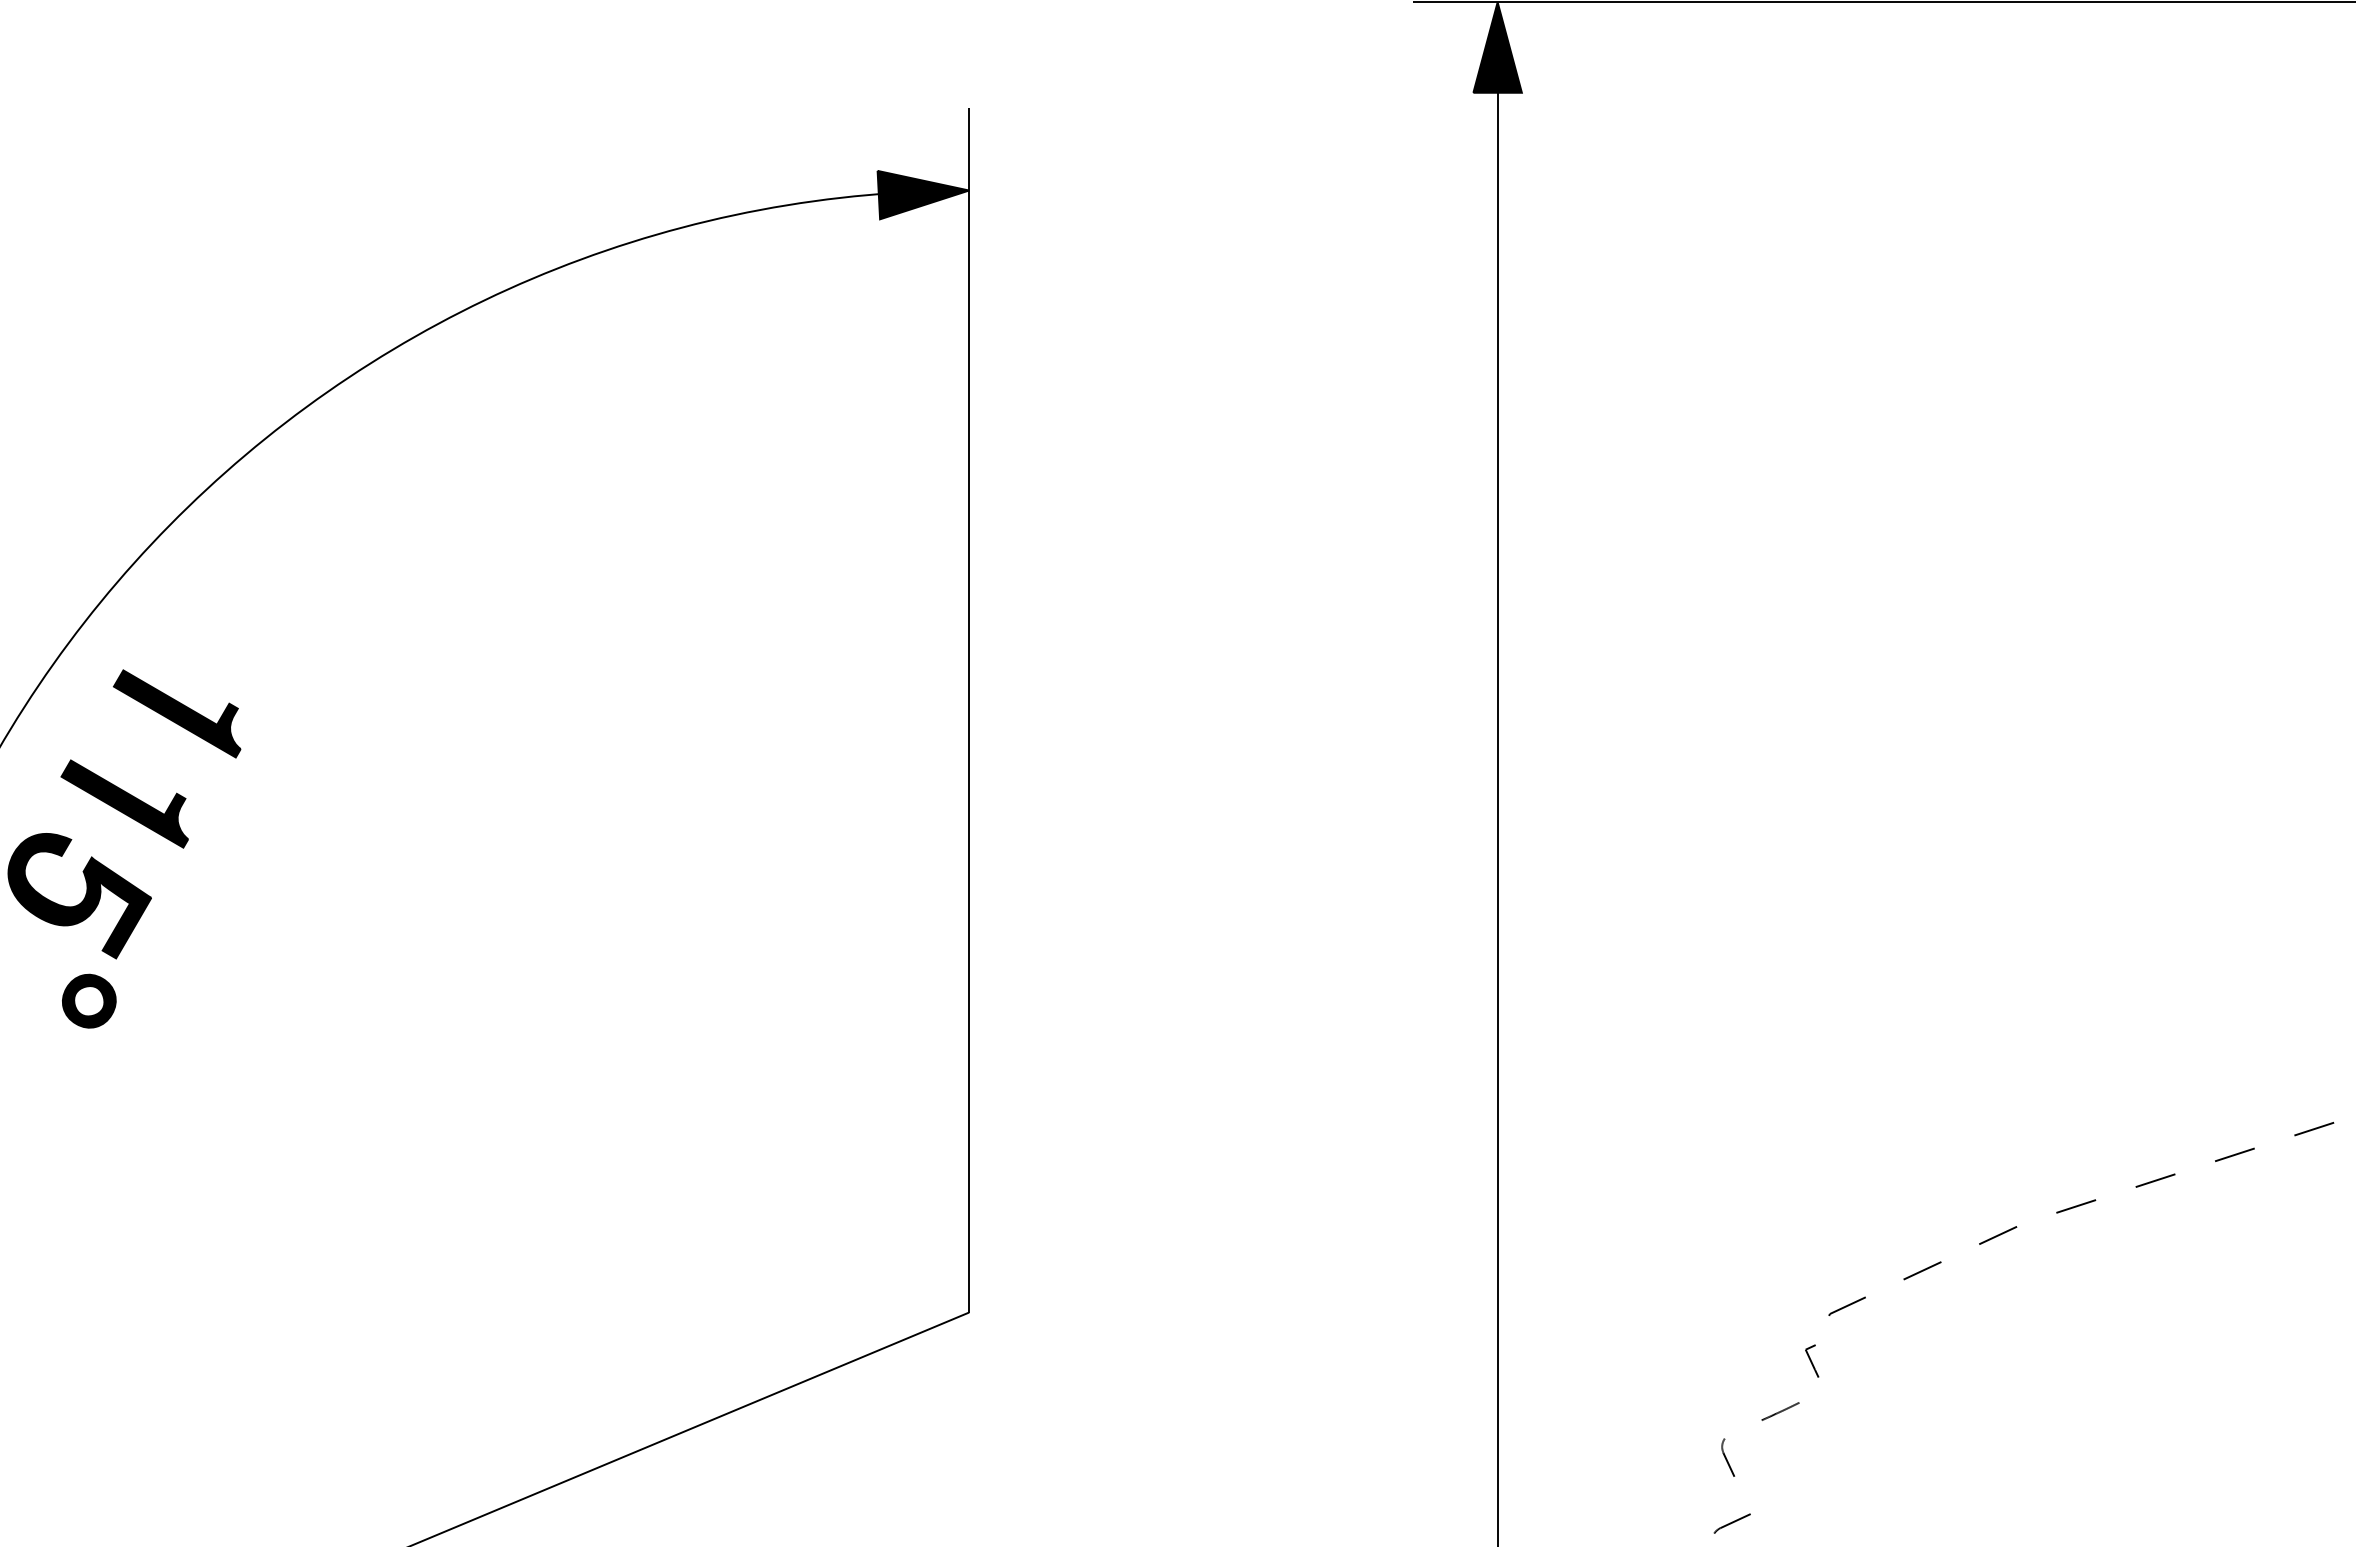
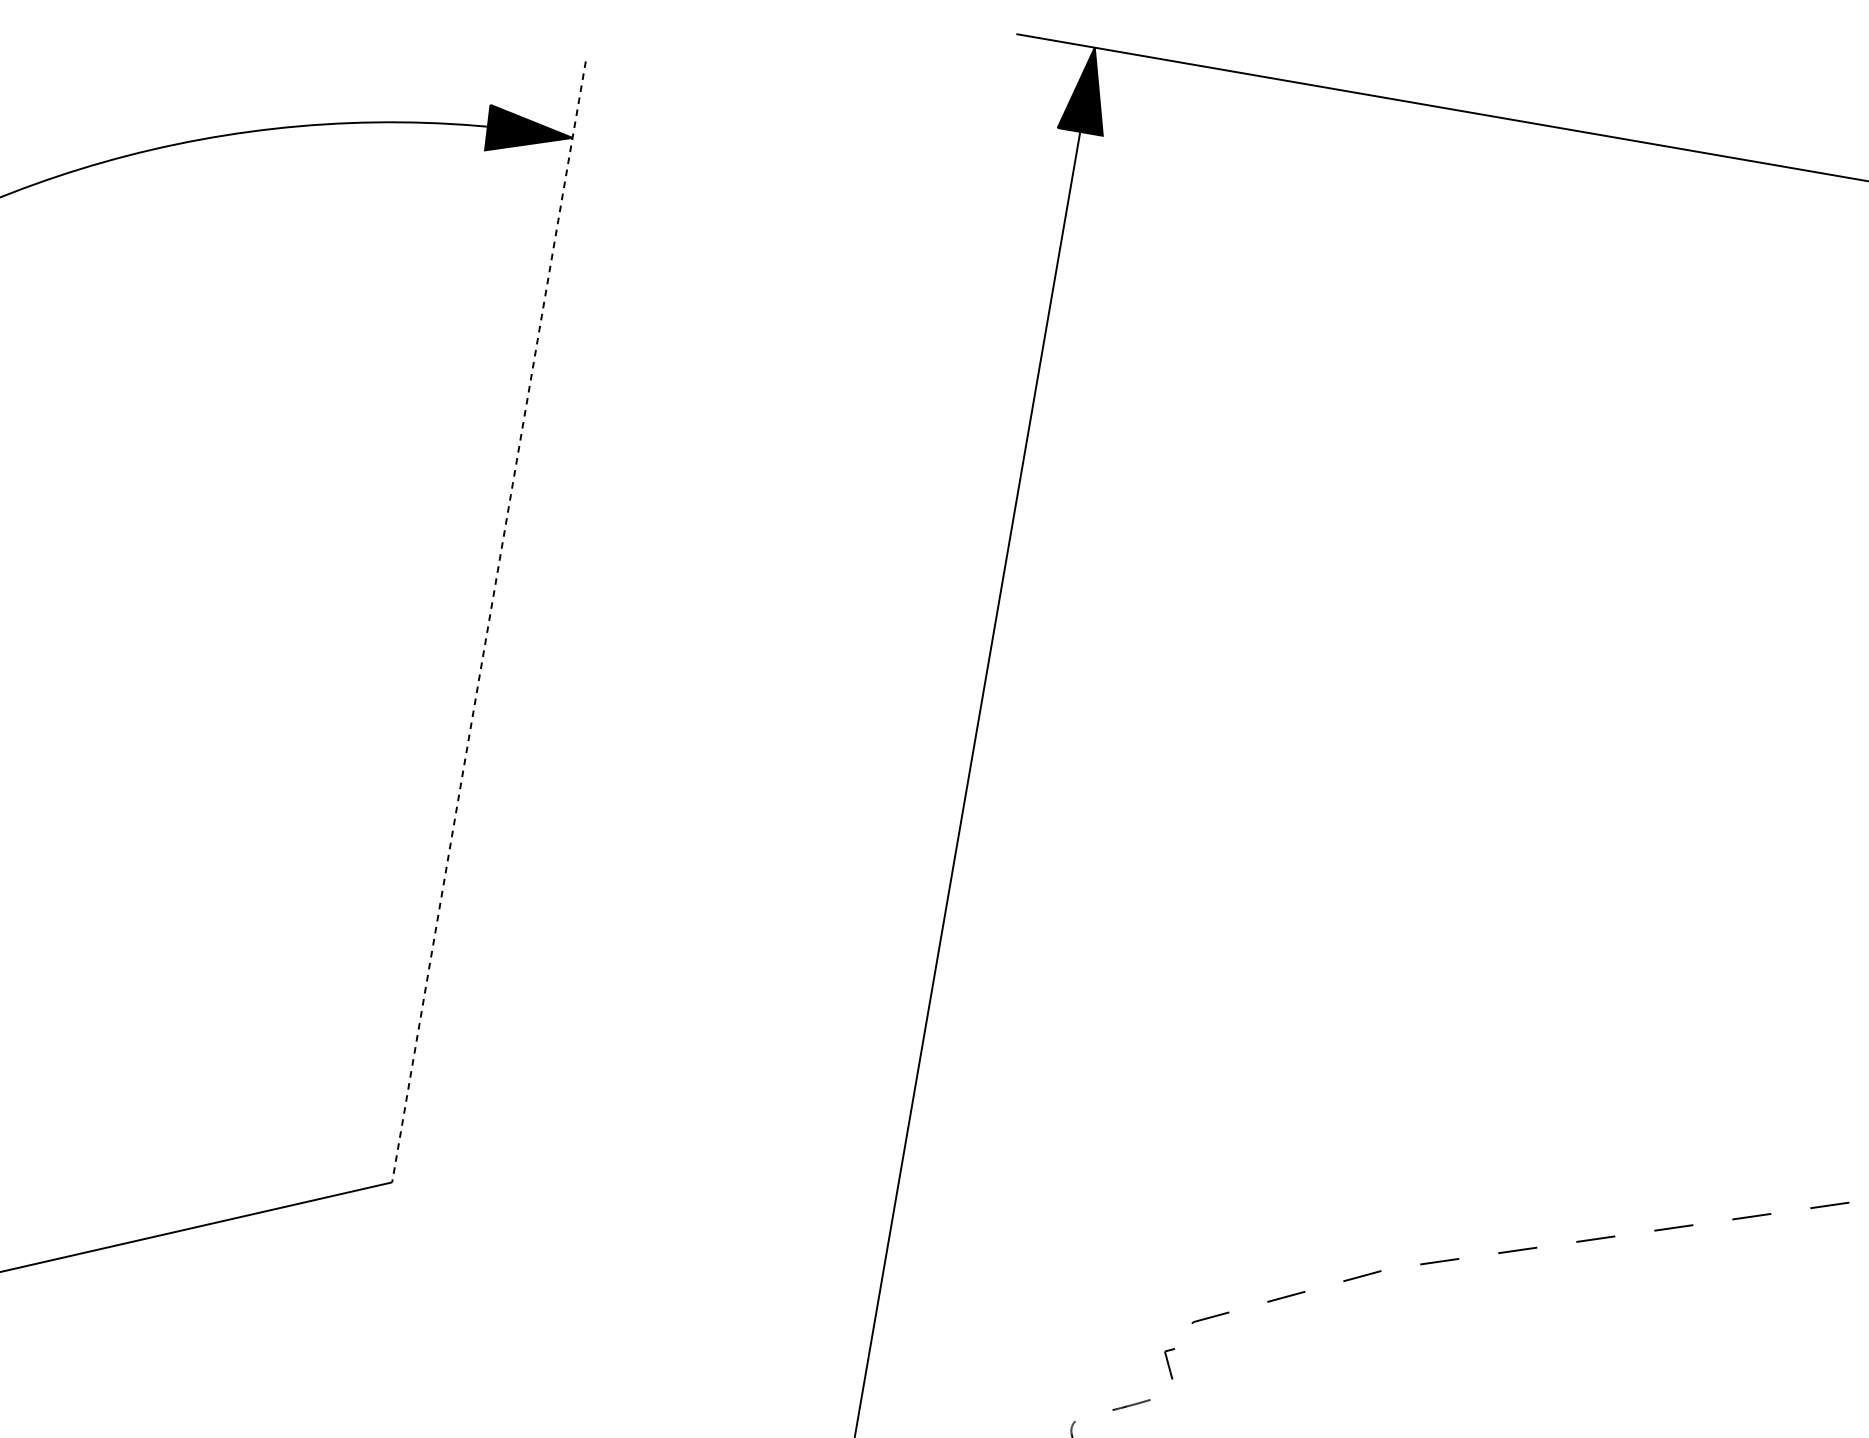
line: (969, 710) -> (489, 622), solid -> dashed

